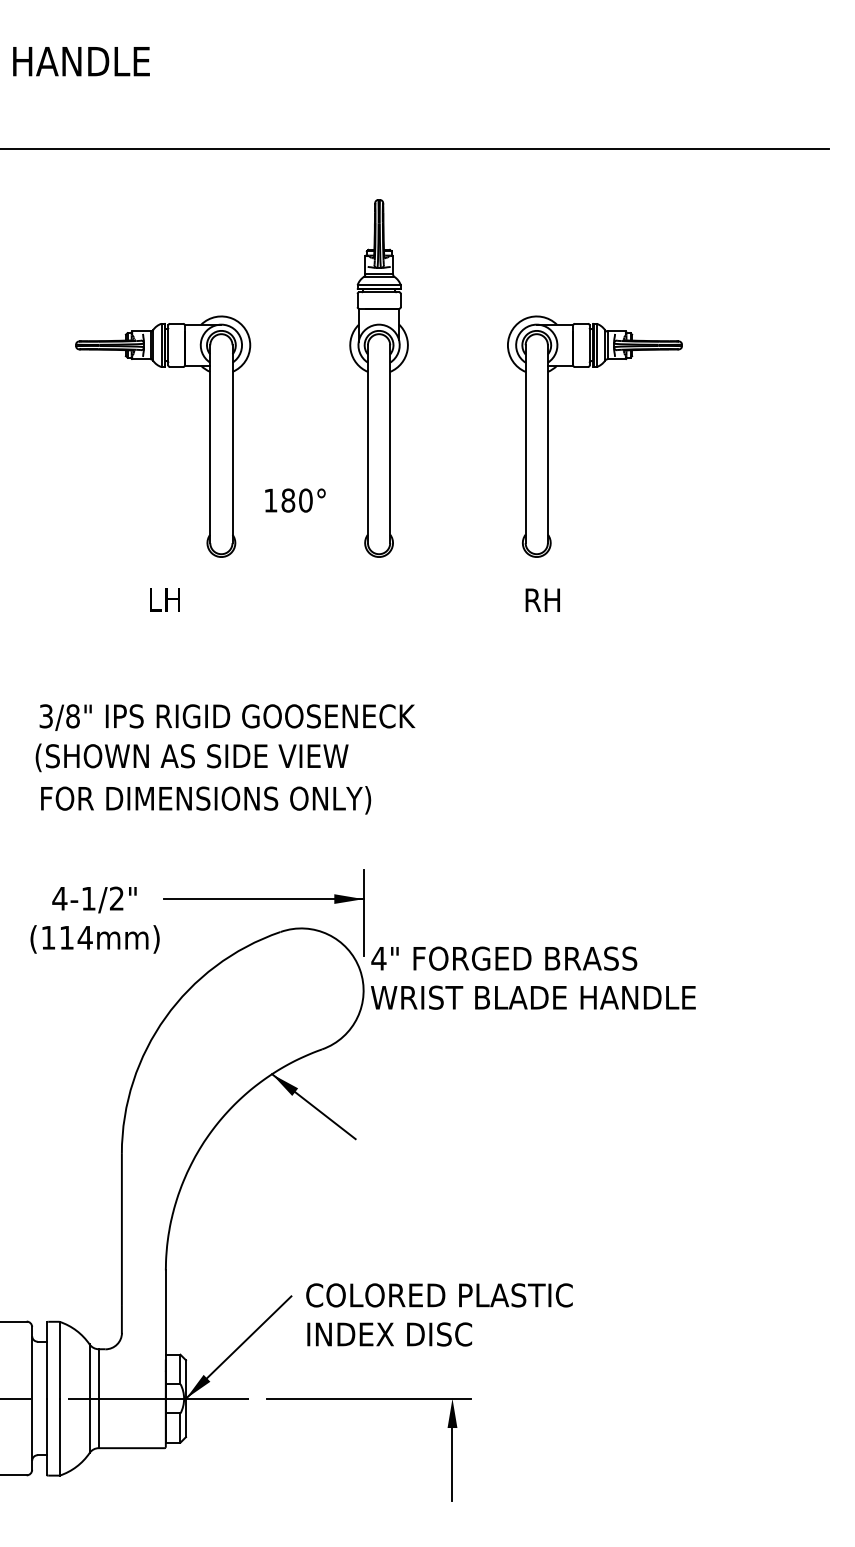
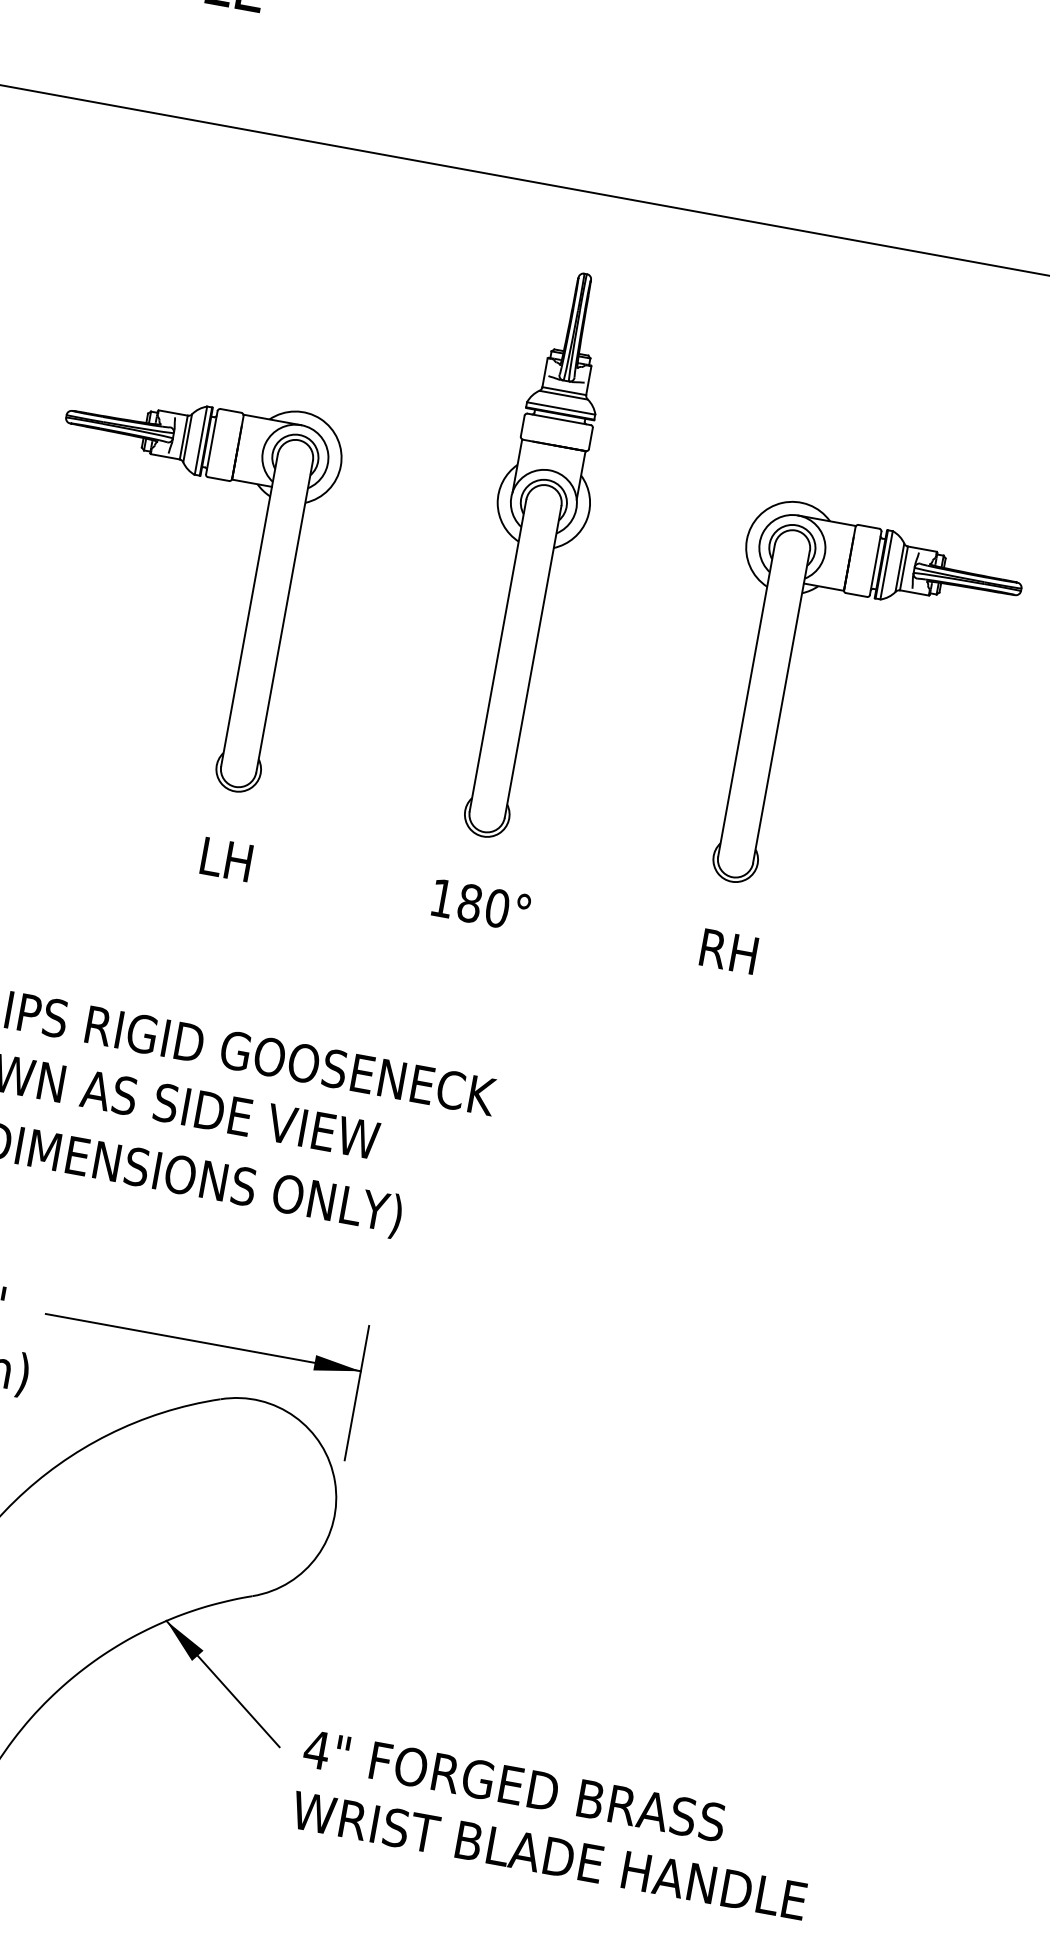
text: (295, 500) -> (481, 905), moved
text: (164, 599) -> (225, 858), moved
text: (533, 977) -> (555, 1823), moved

